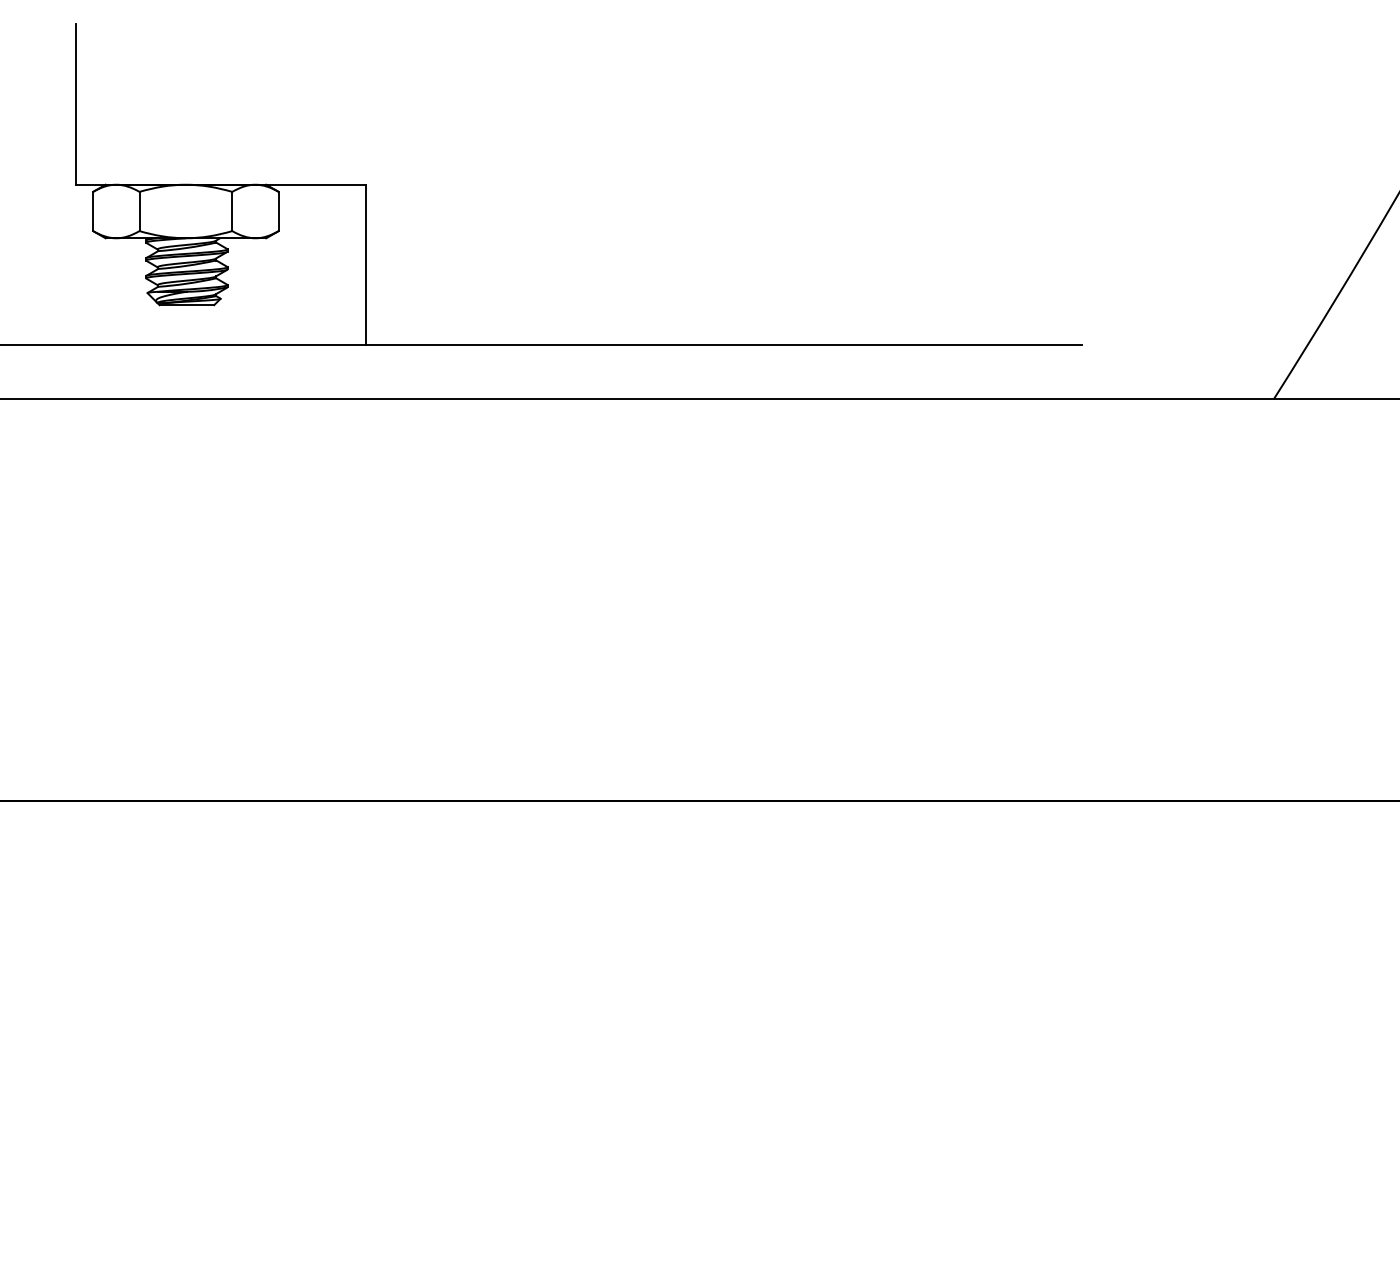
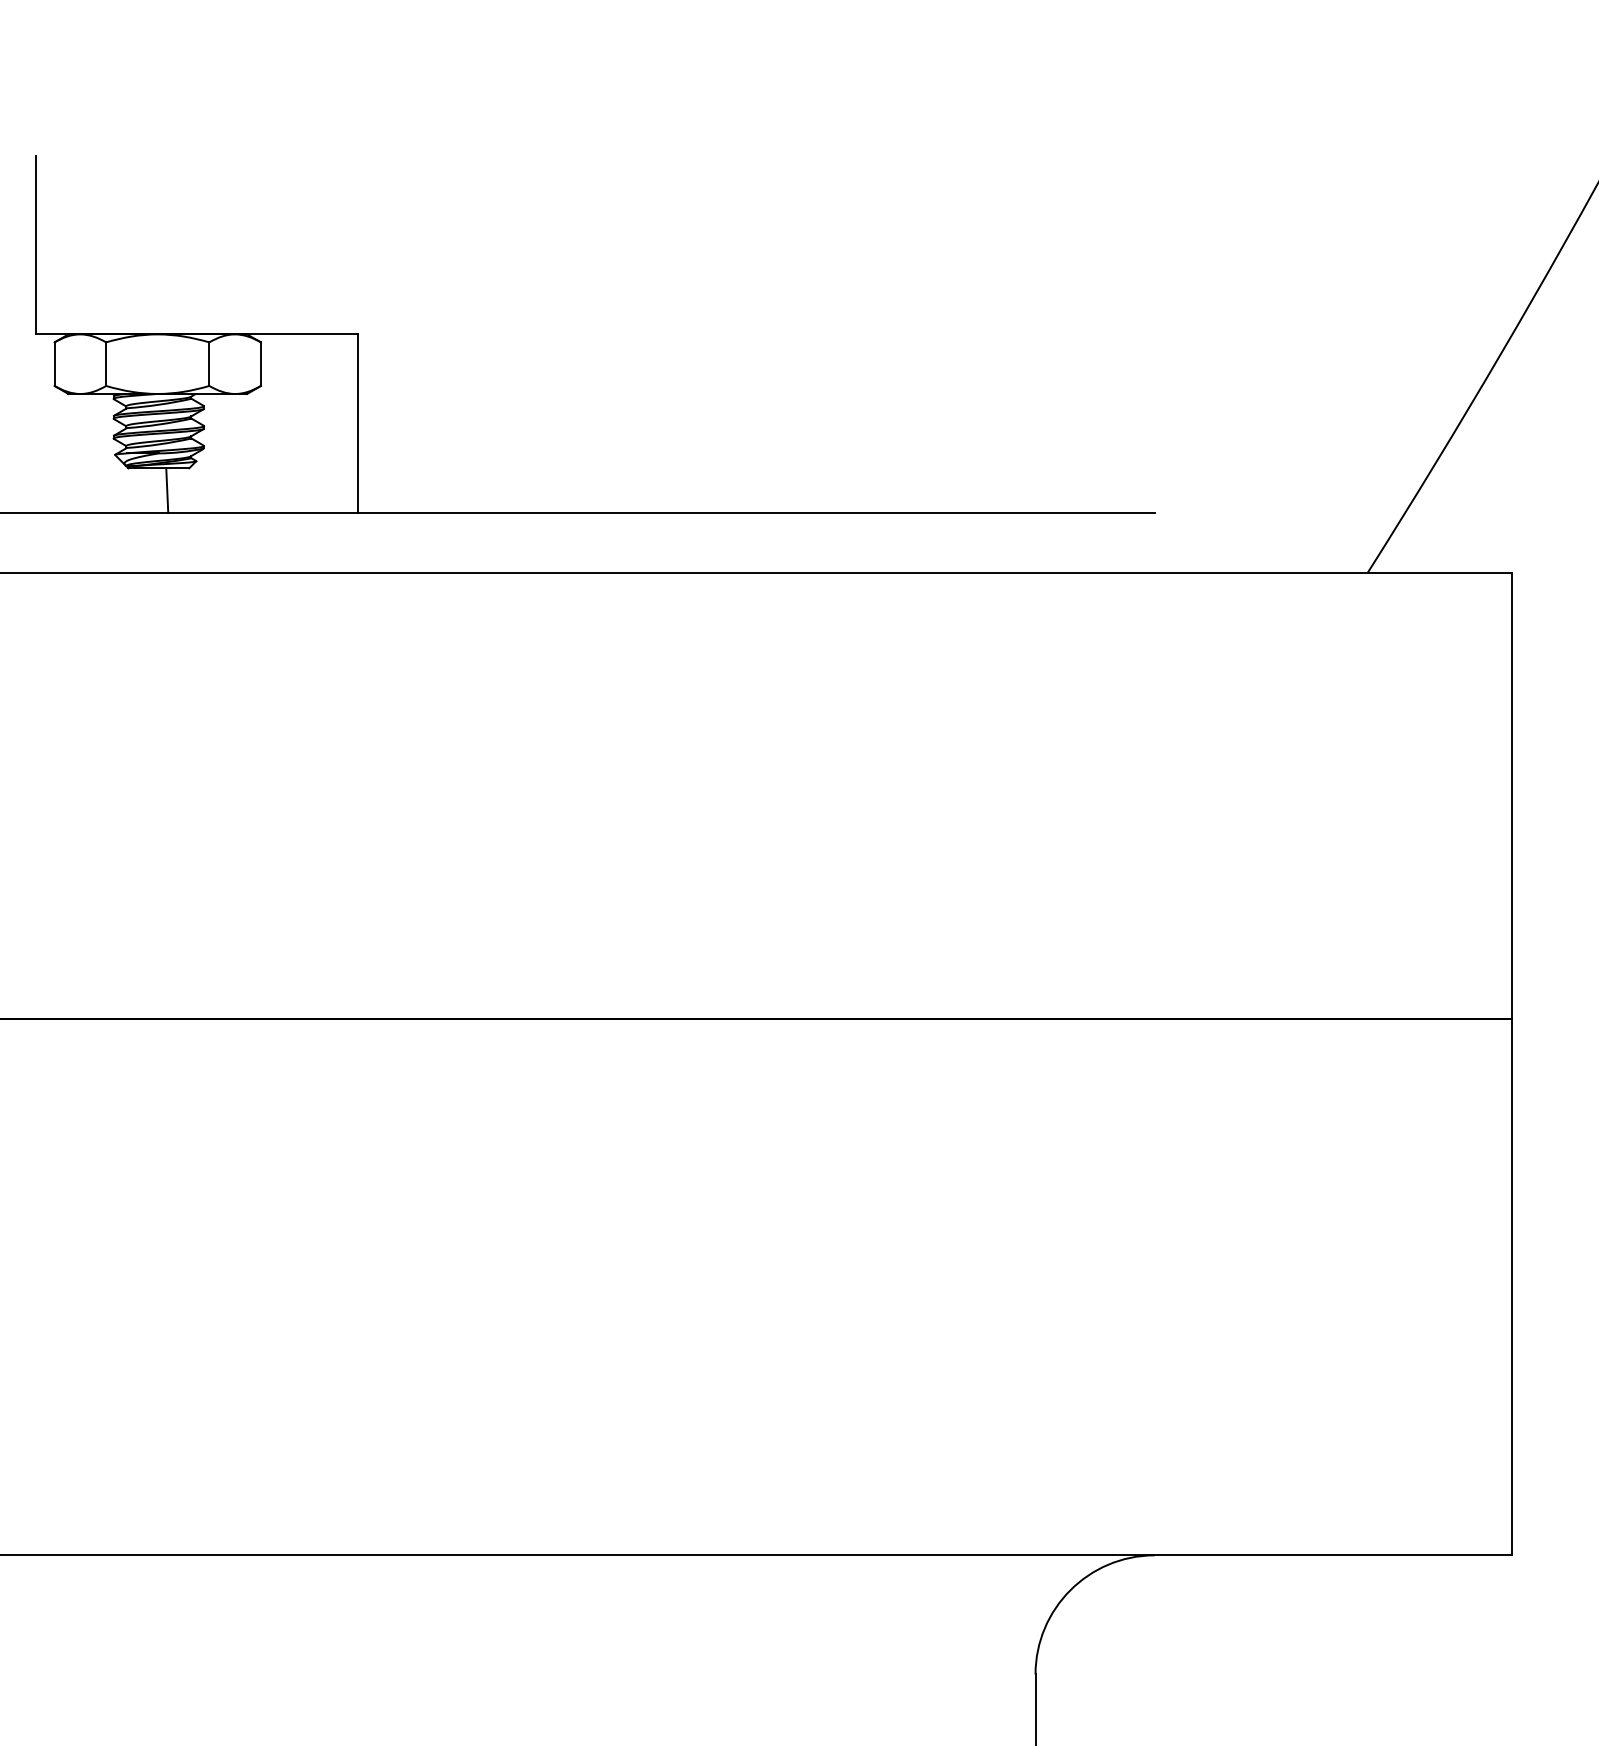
line: (194, 325) -> (167, 490), added

